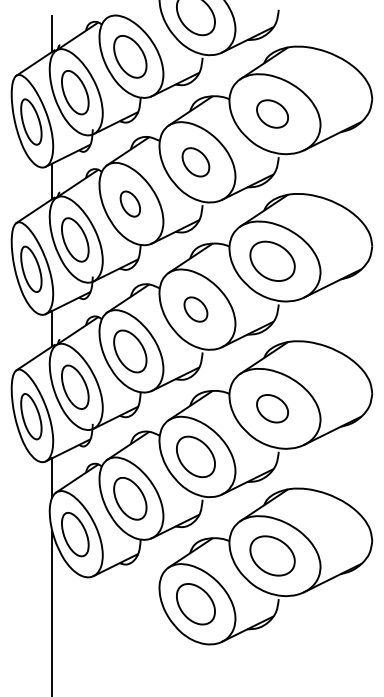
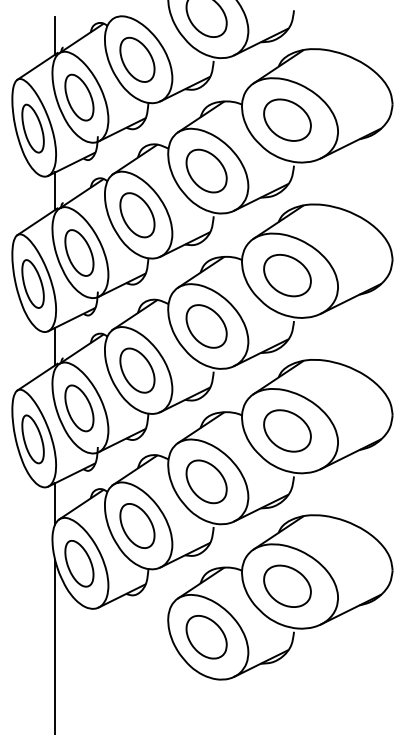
part: (272, 113) -> (287, 119), size x1.43
part: (195, 162) -> (206, 171), size x1.43
part: (130, 203) -> (137, 214), size x1.67
part: (195, 309) -> (206, 326), size x1.67
part: (272, 408) -> (287, 430), size x1.43

